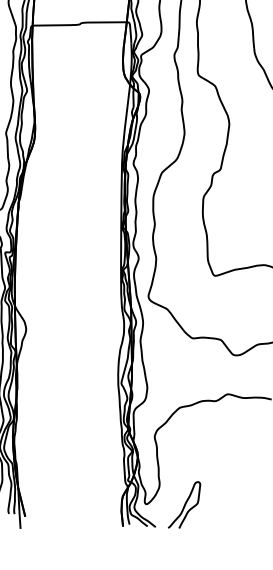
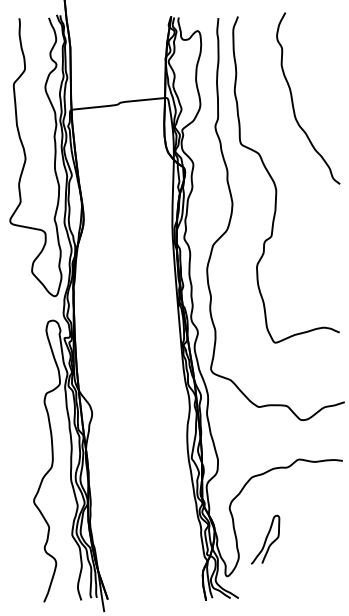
curve: (184, 504) -> (265, 539), moved

